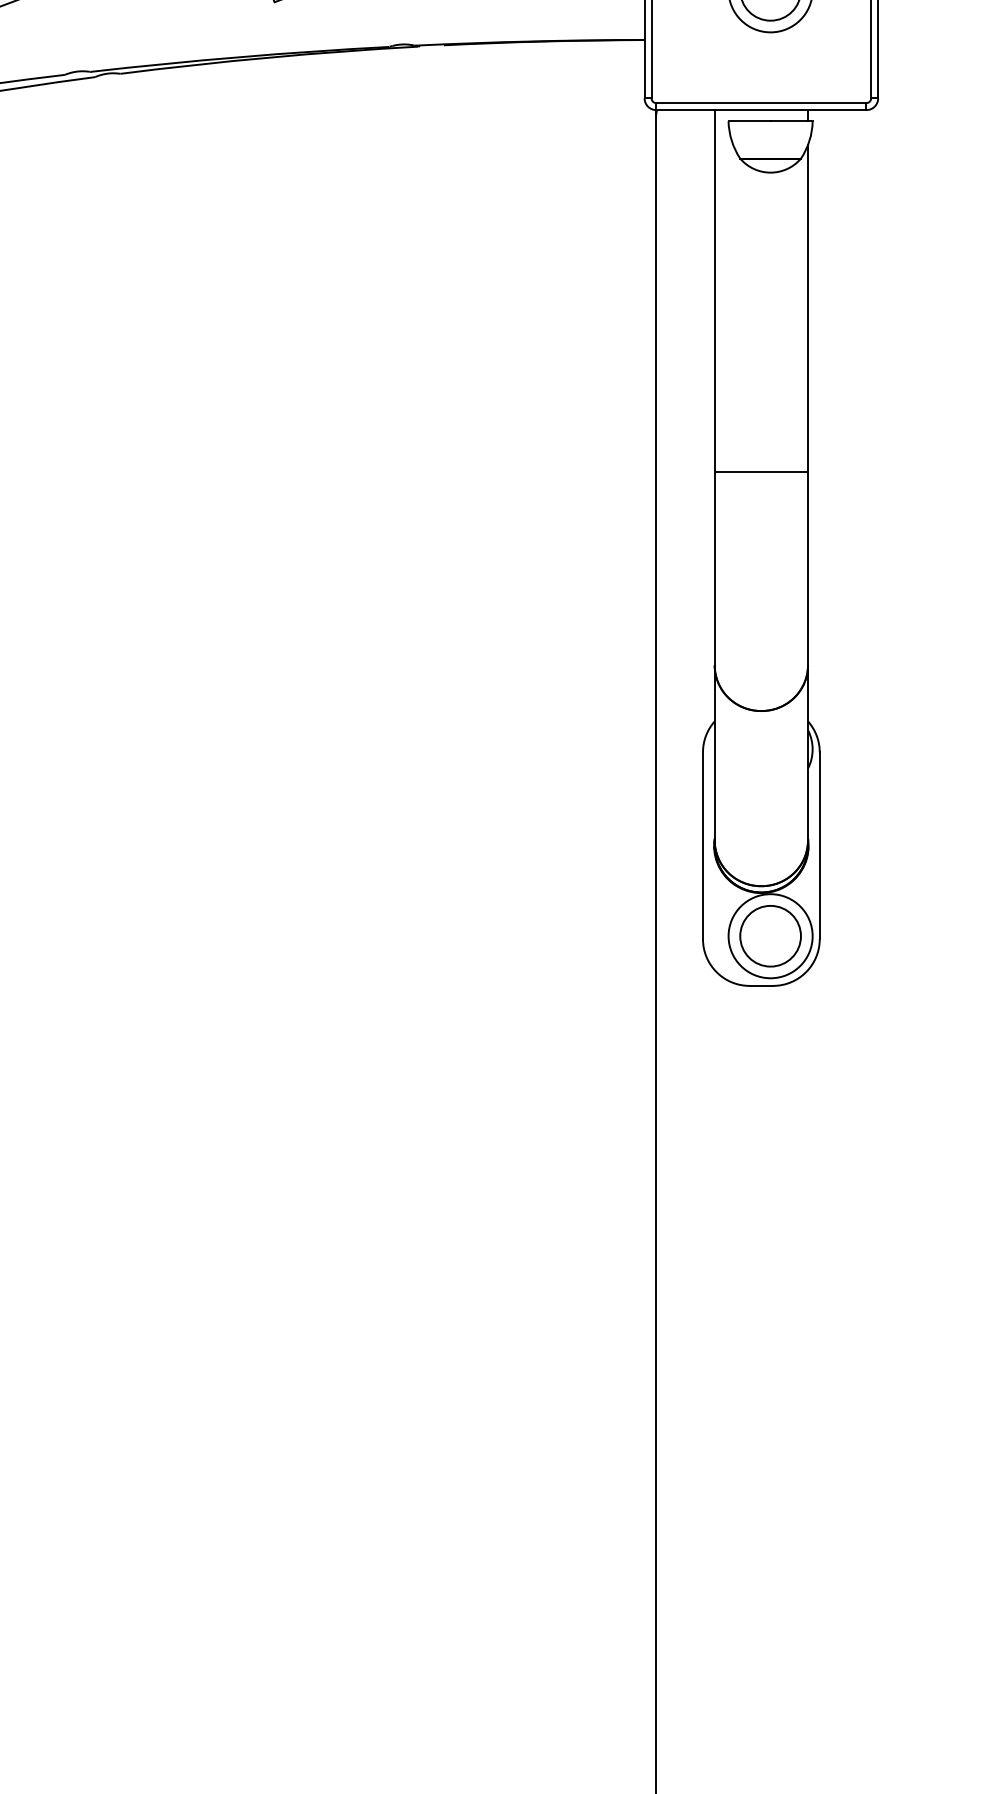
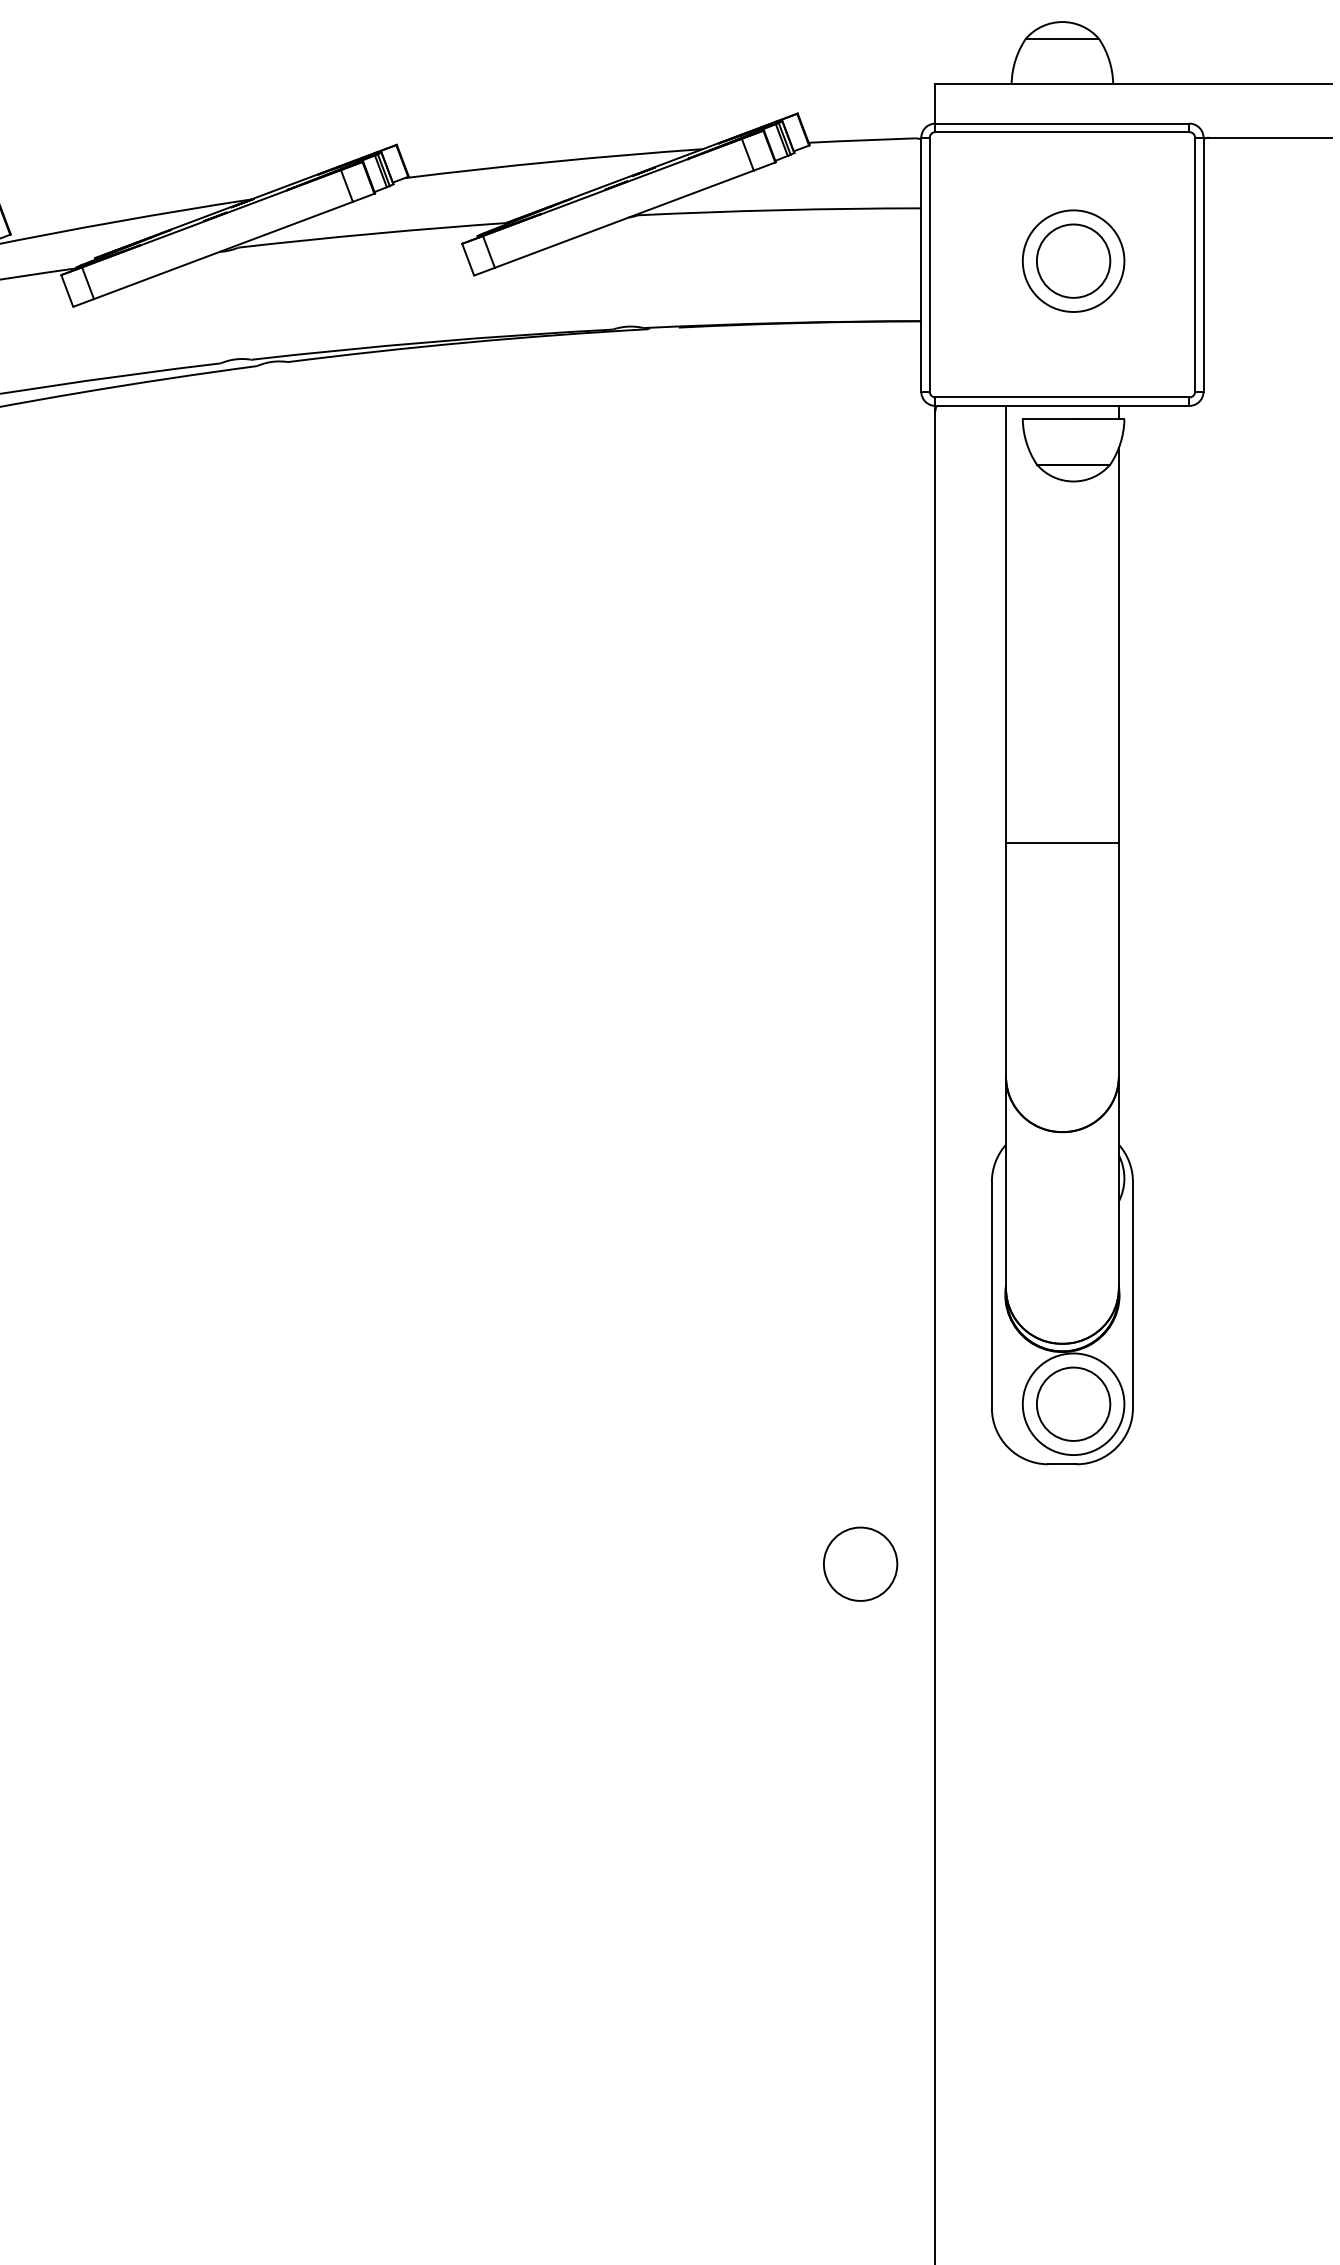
circle: (594, 1068) -> (860, 1563), added

